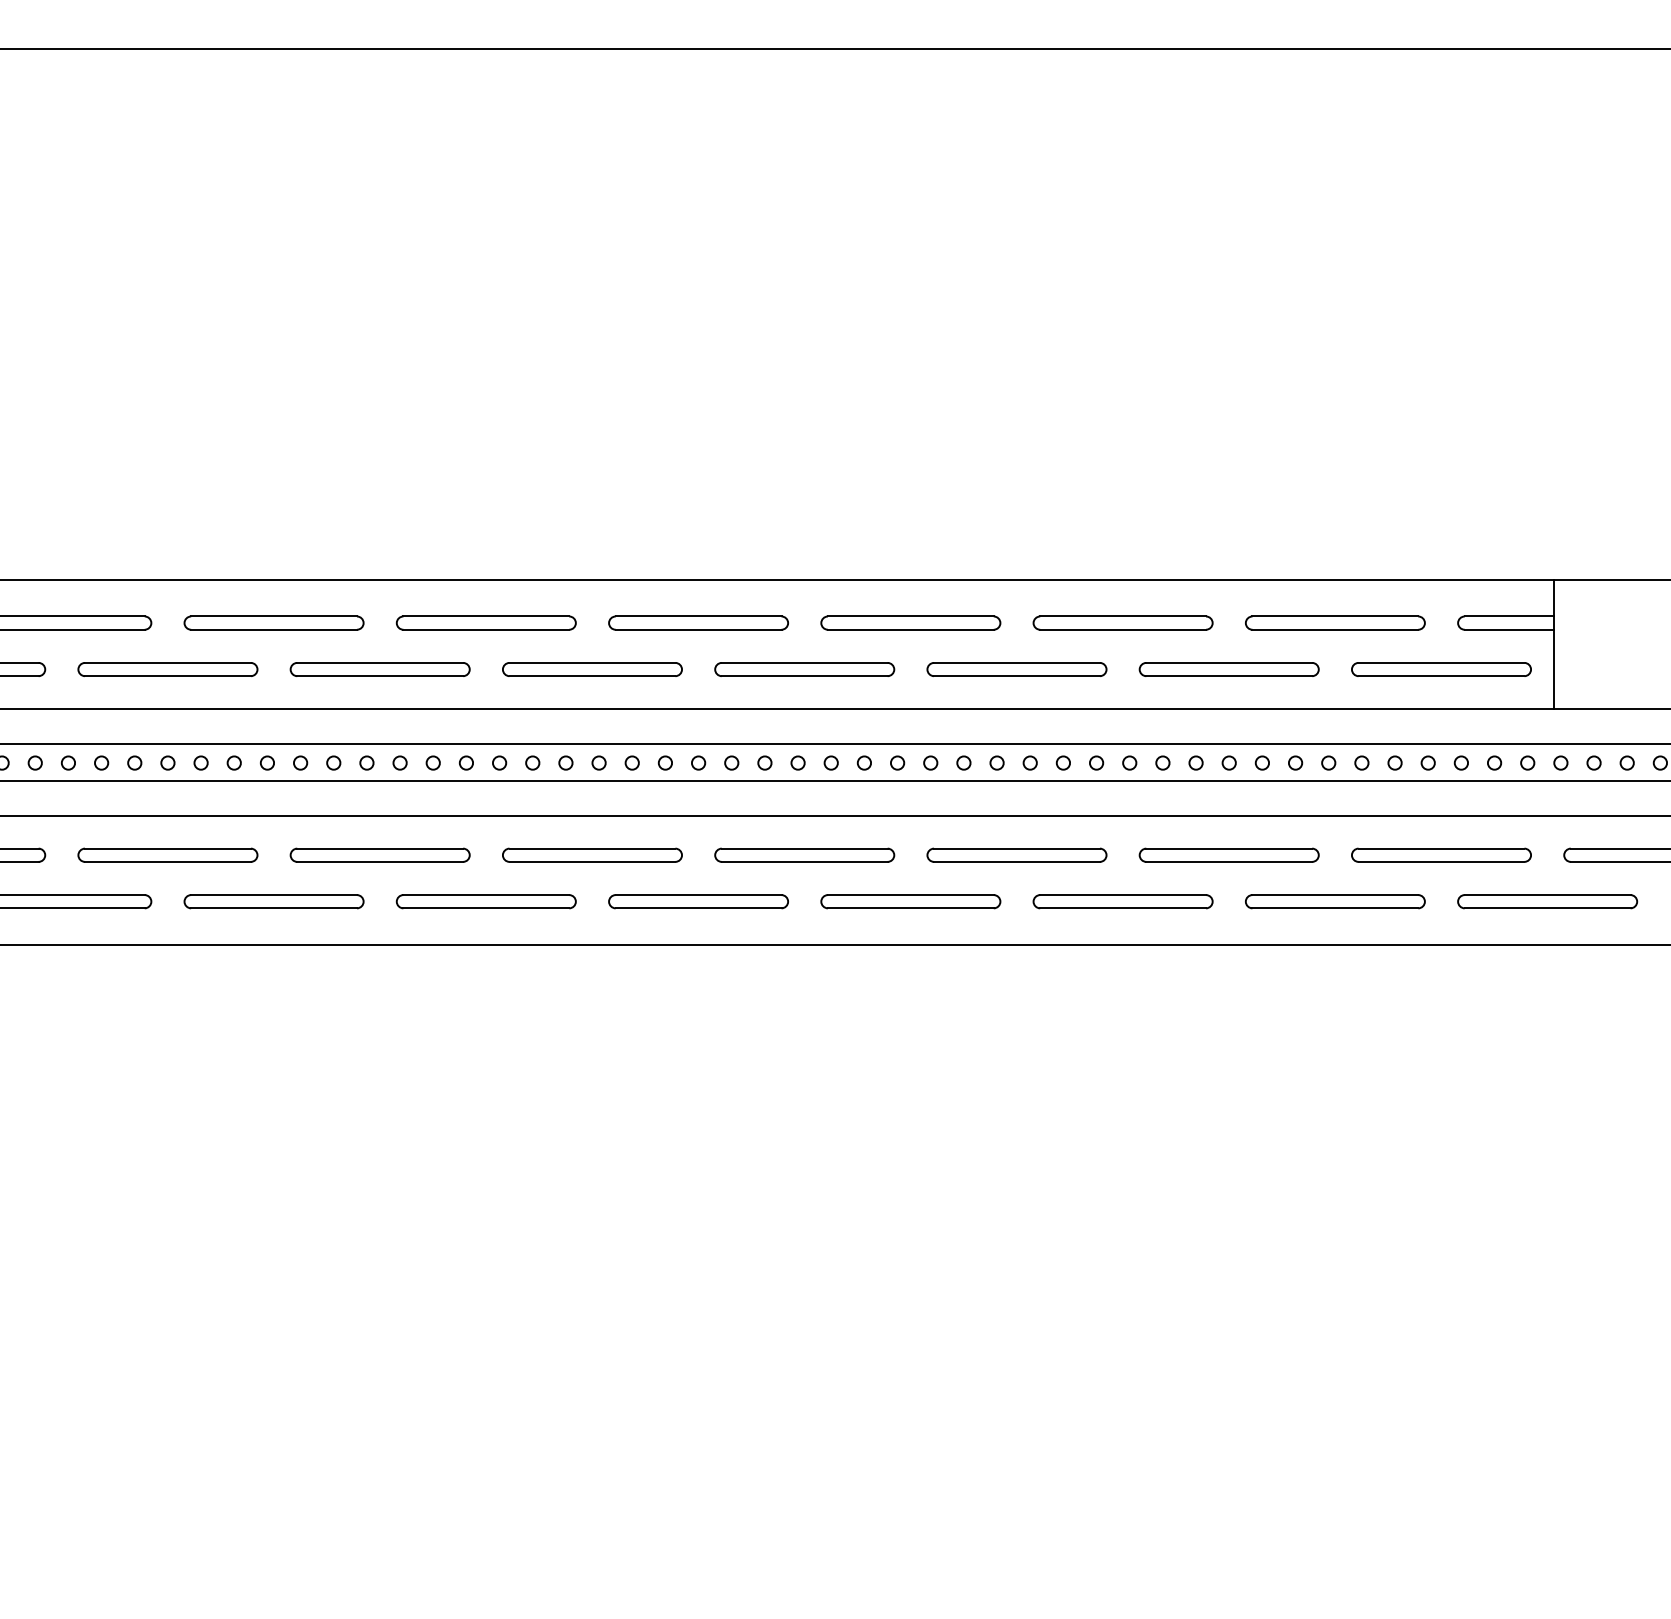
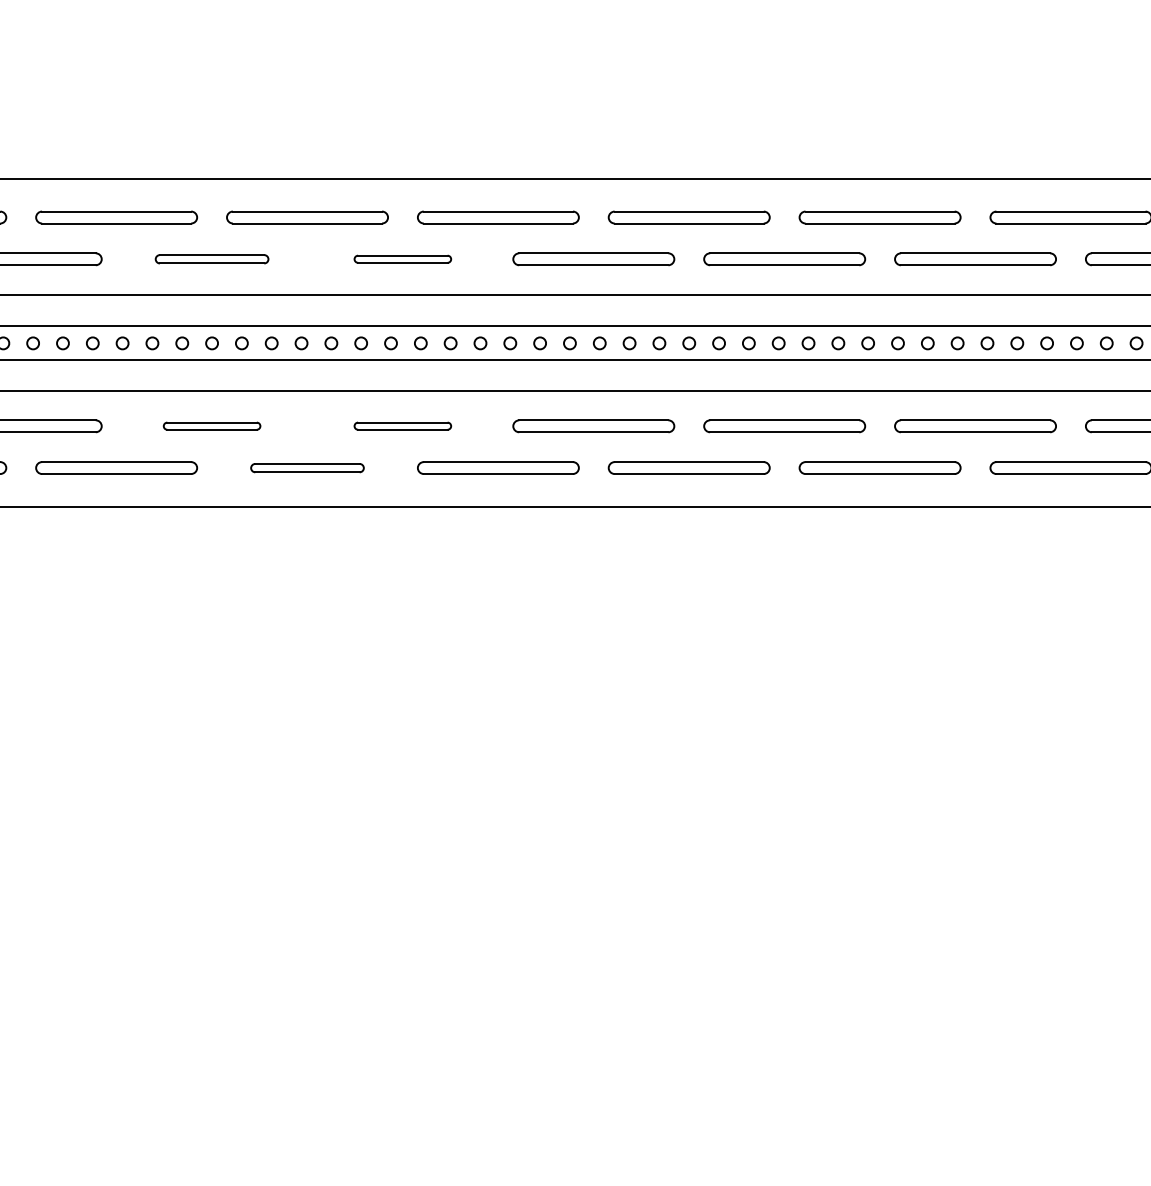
part: (167, 669) -> (211, 259), size x0.7
part: (379, 669) -> (402, 259), size x0.6
part: (167, 854) -> (211, 425), size x0.6
part: (379, 854) -> (402, 425), size x0.6
part: (273, 901) -> (306, 467), size x0.7

